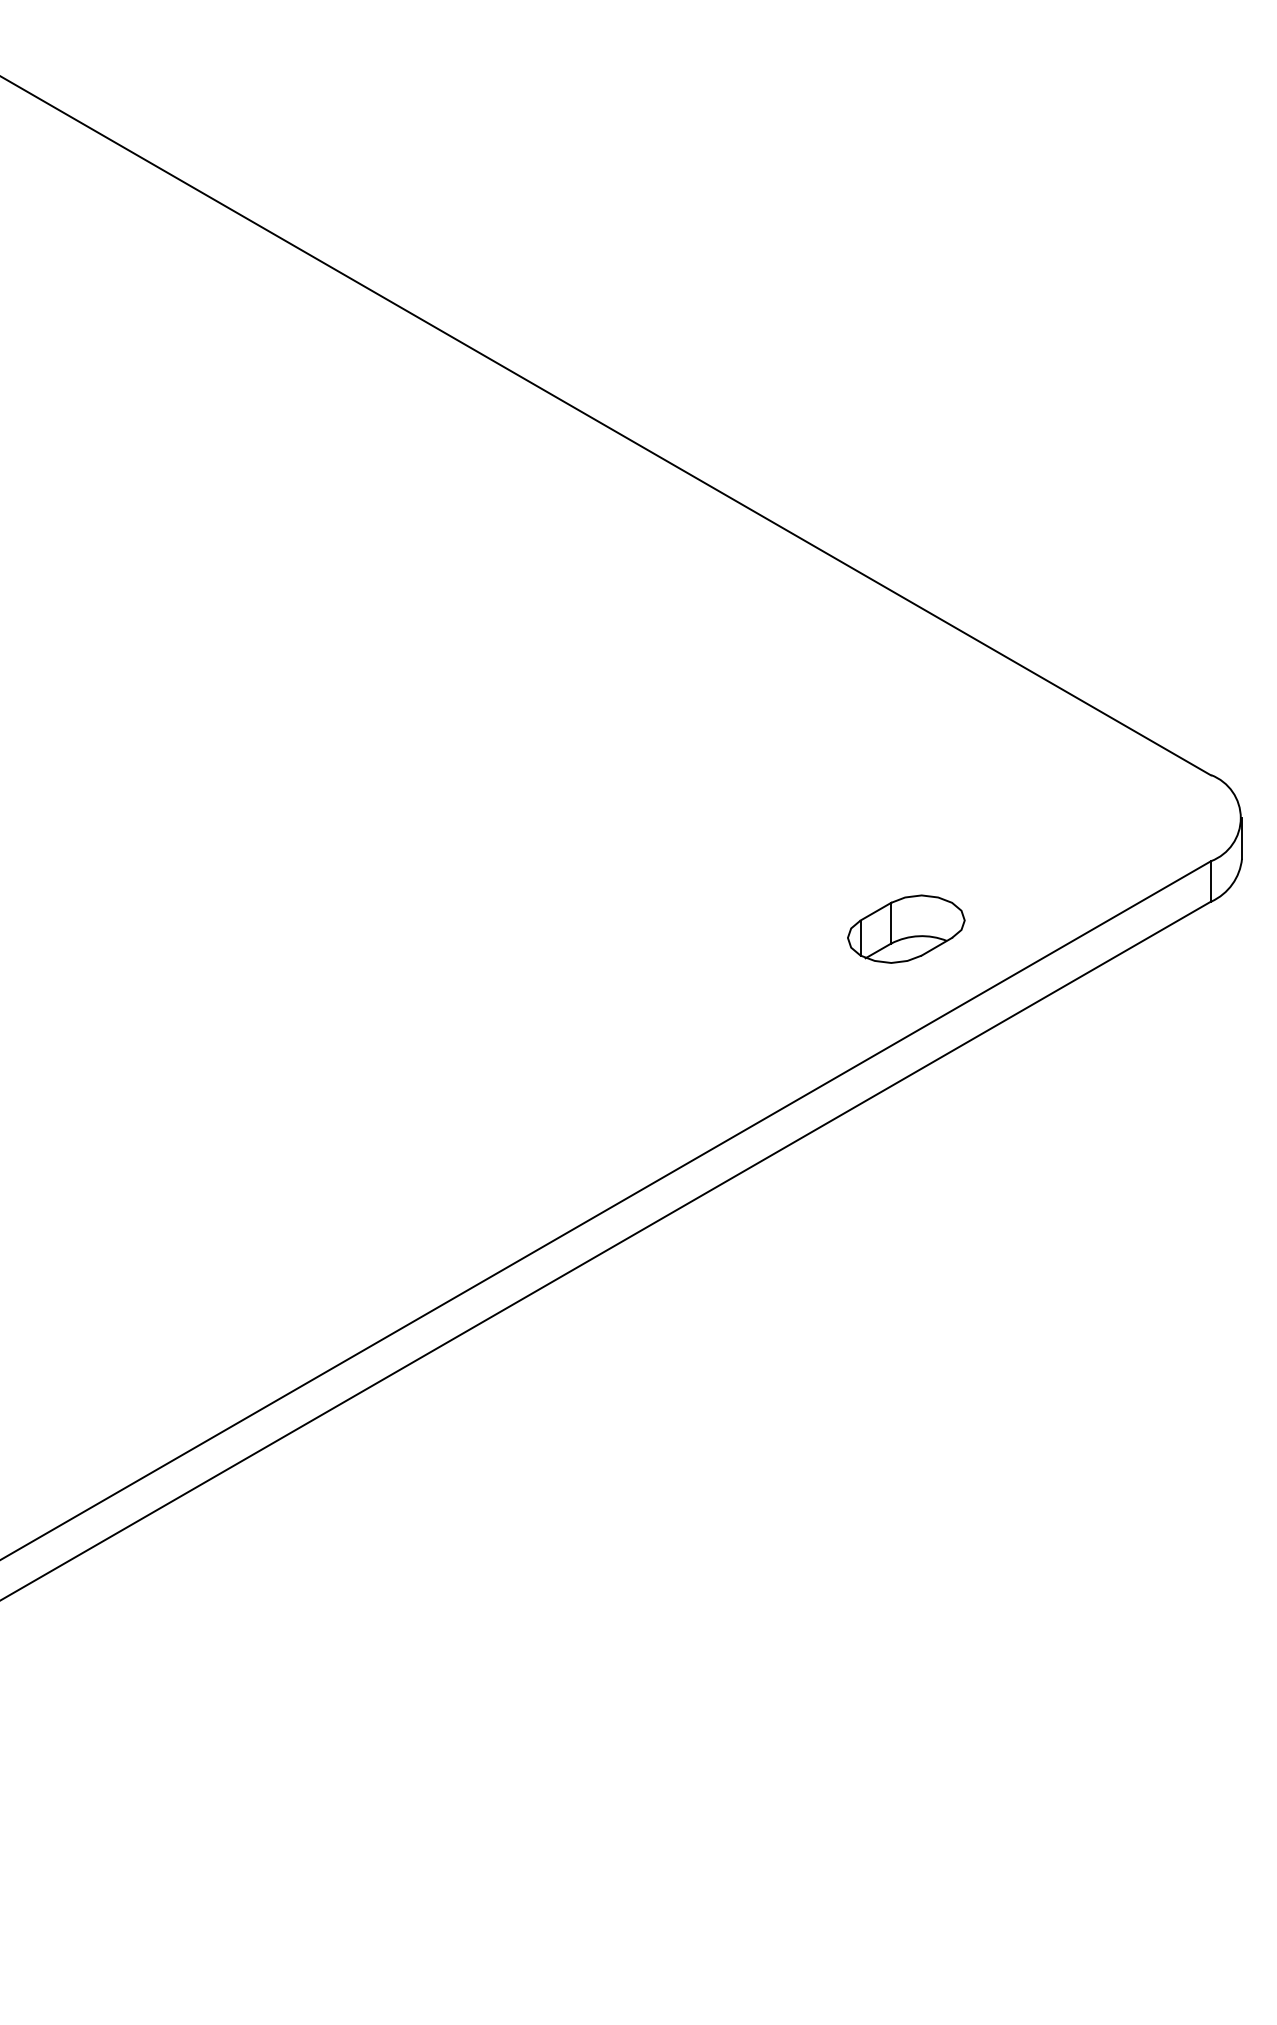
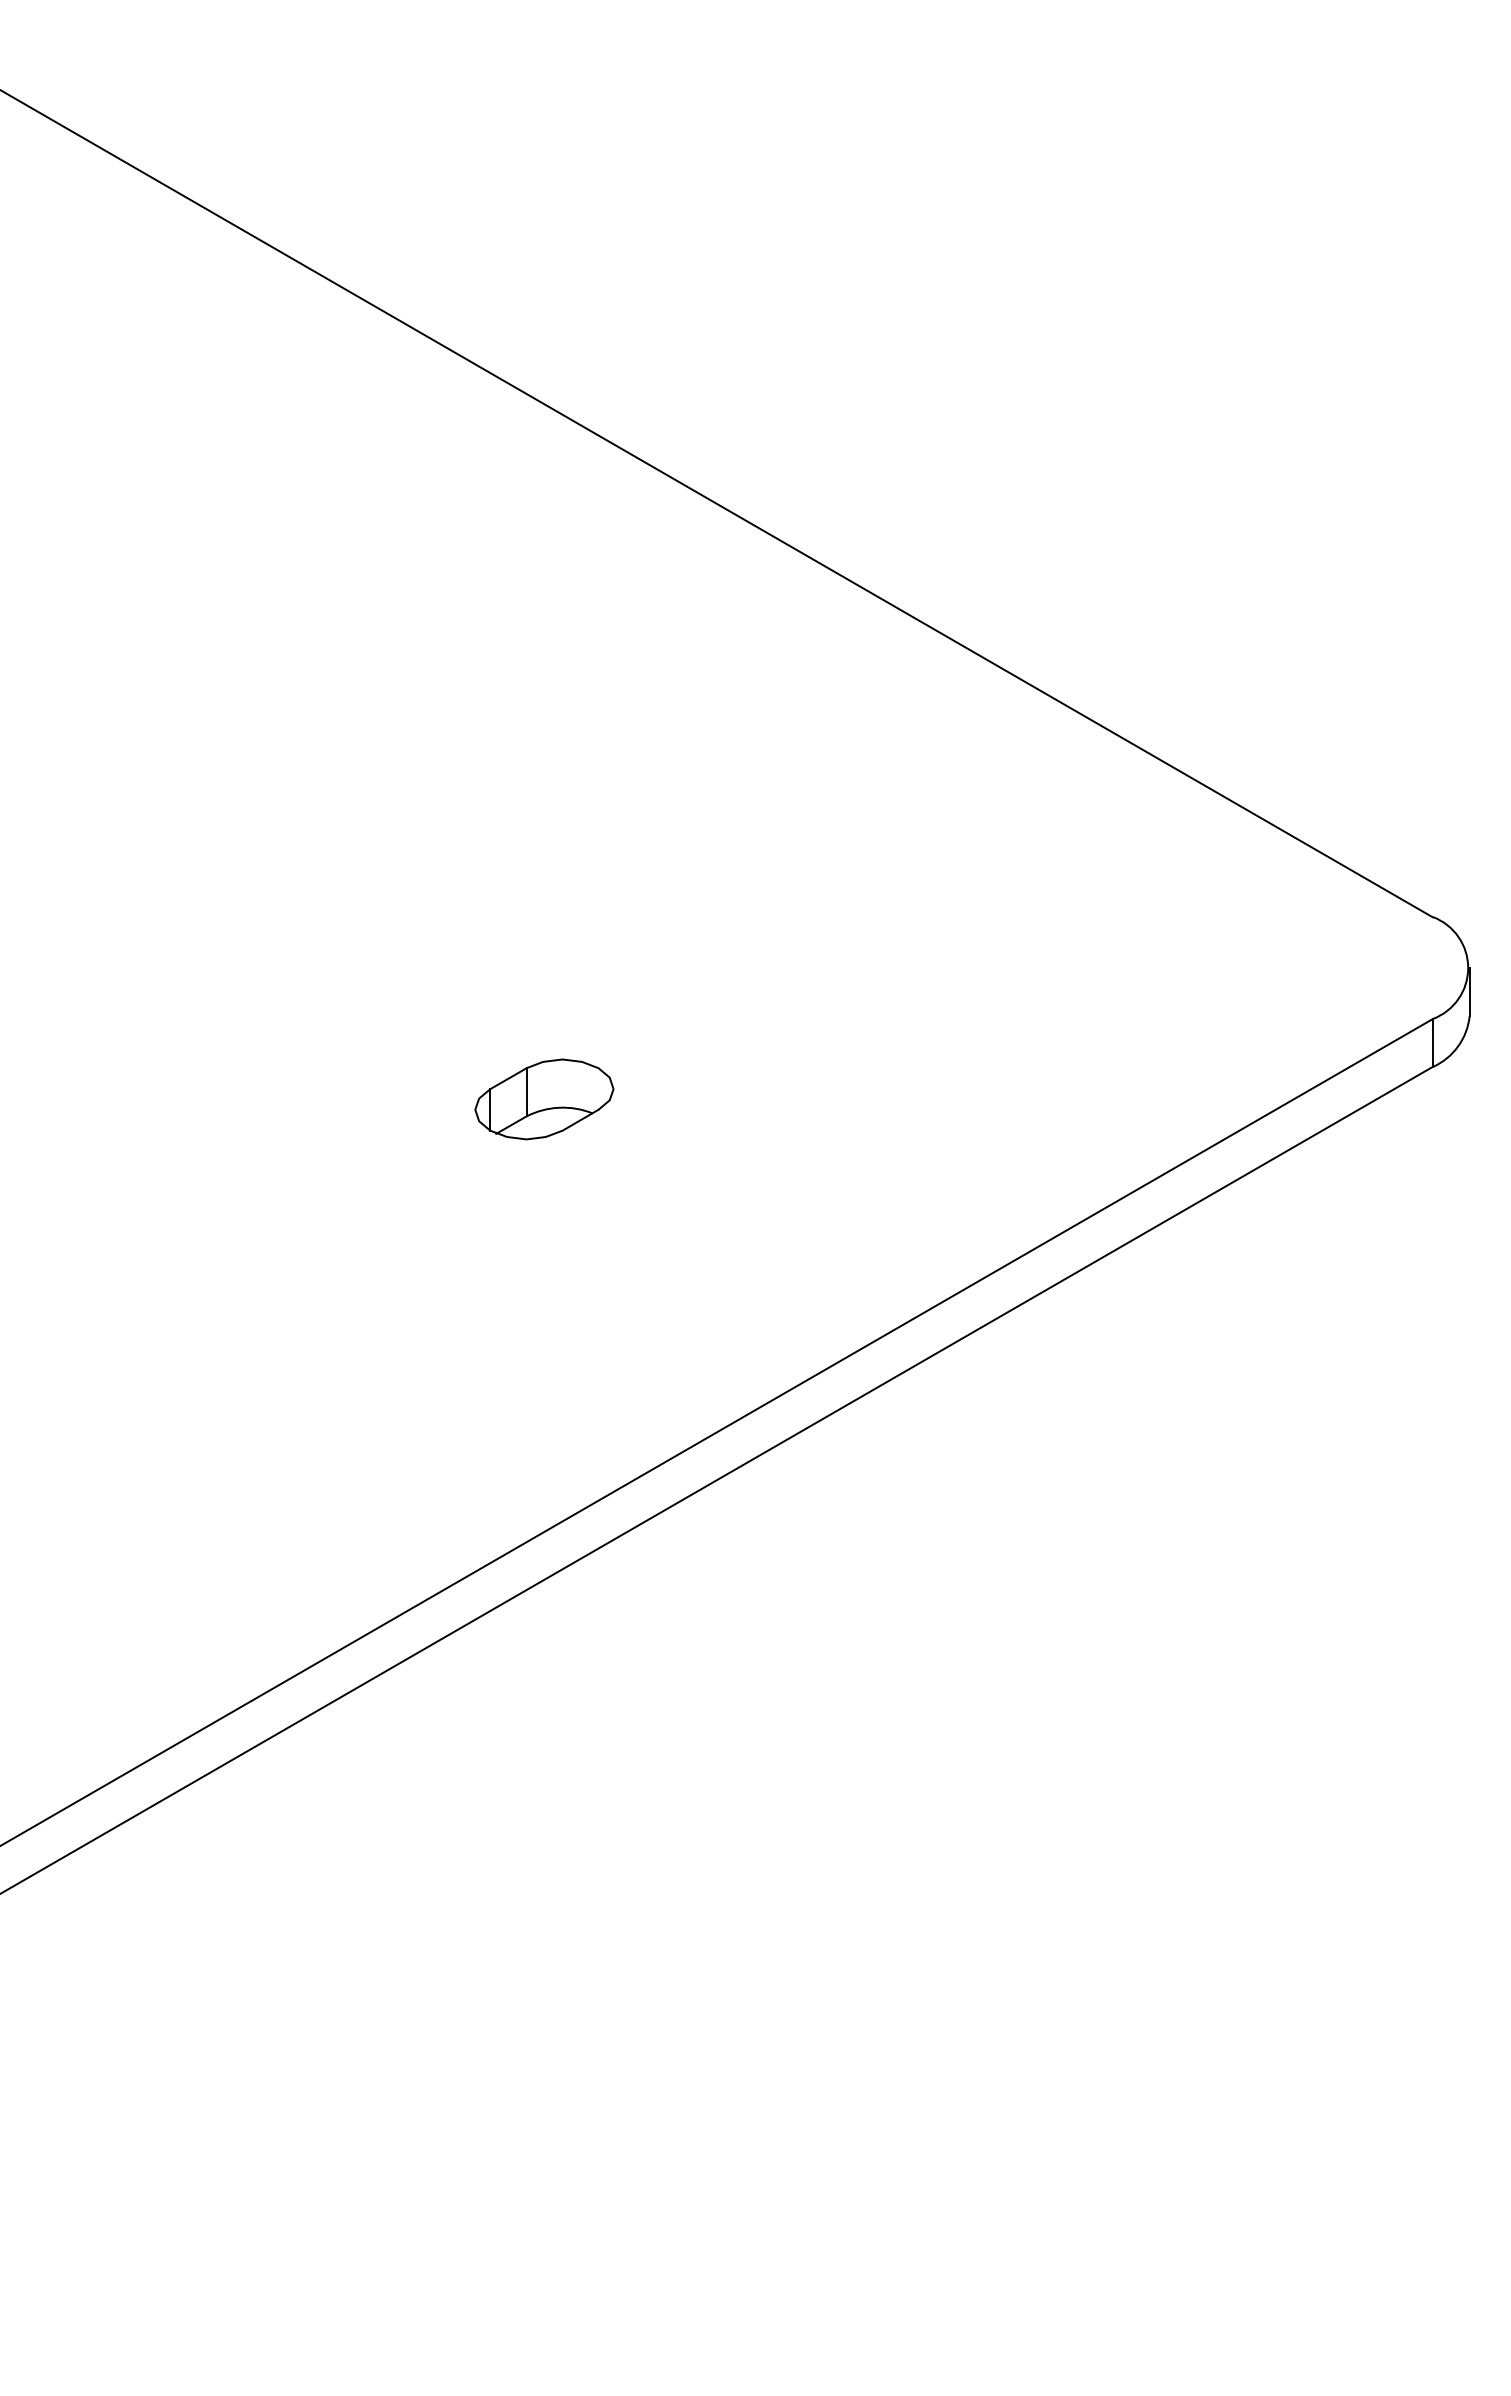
part: (906, 929) -> (544, 1099), moved

